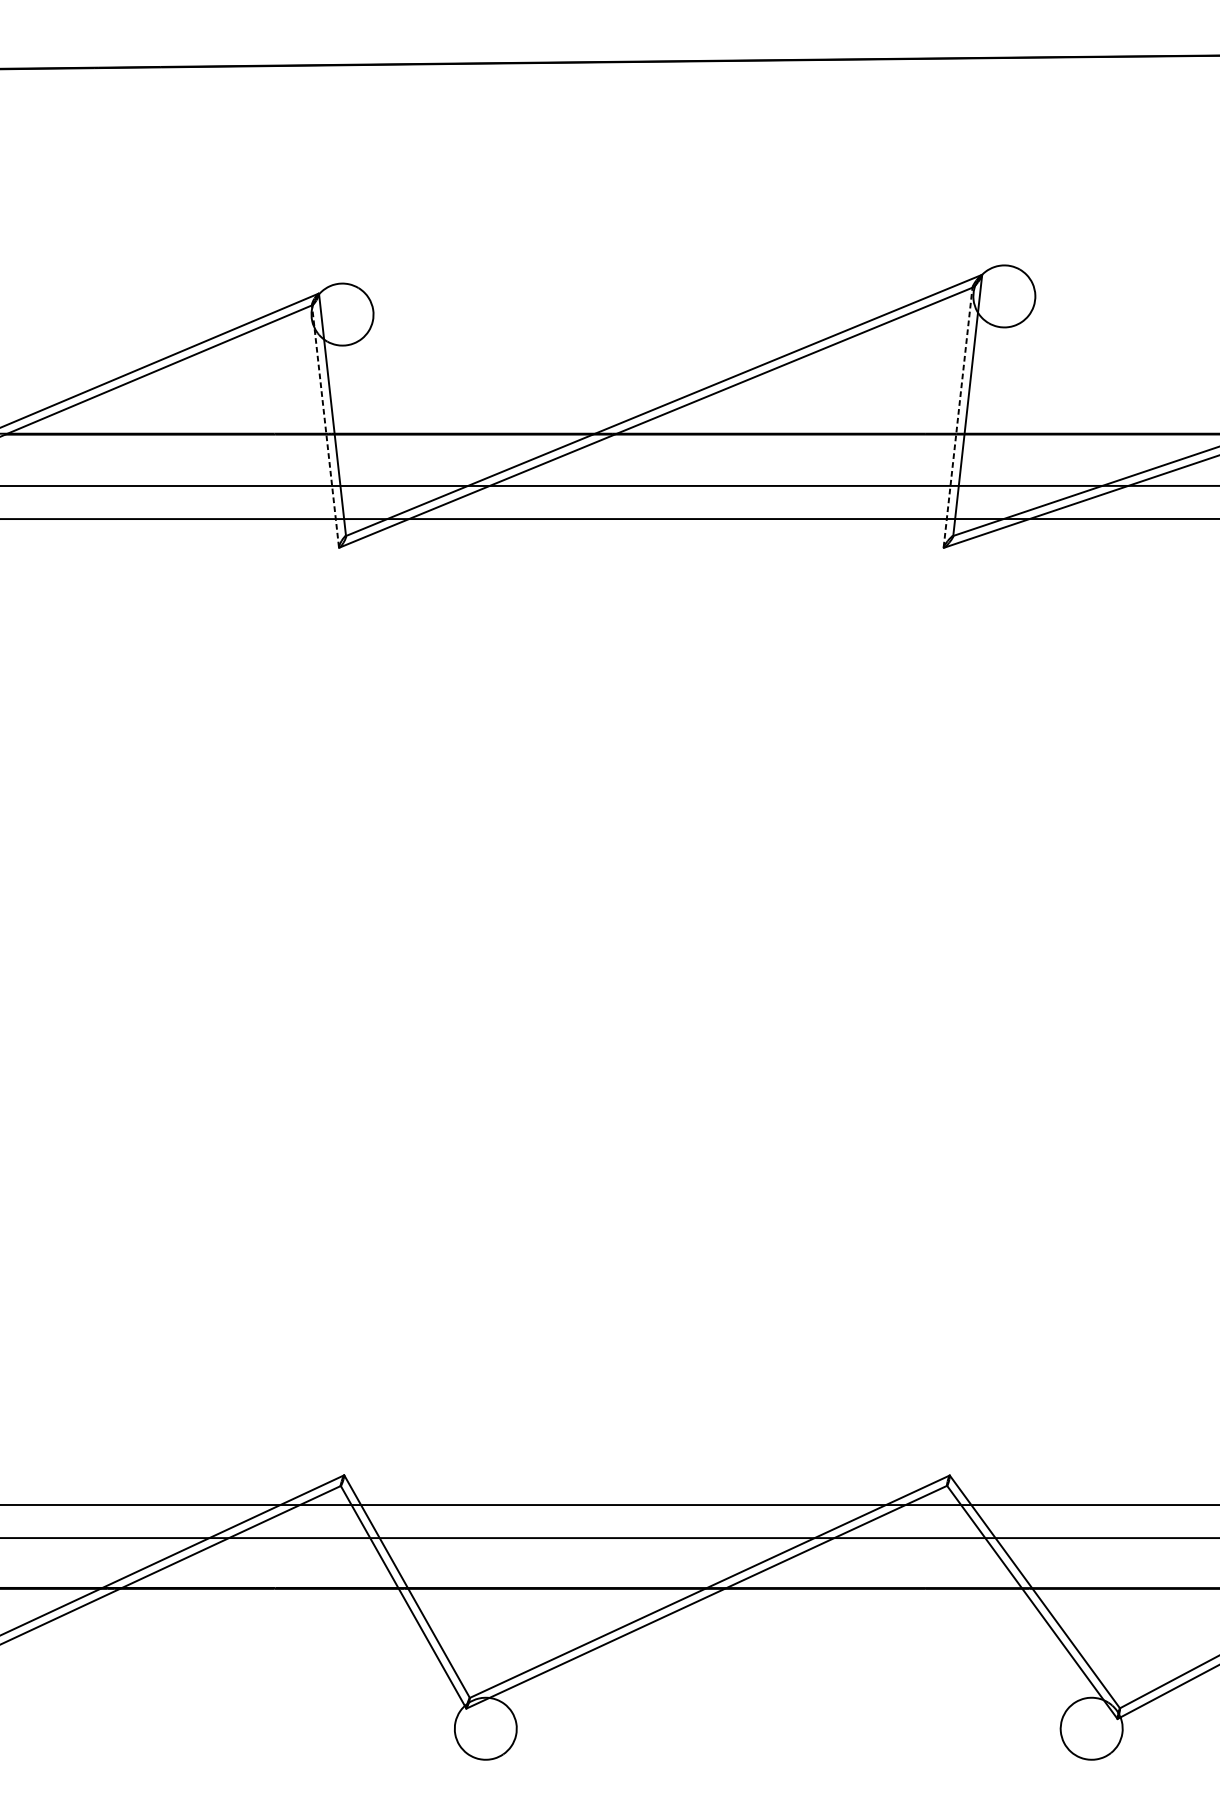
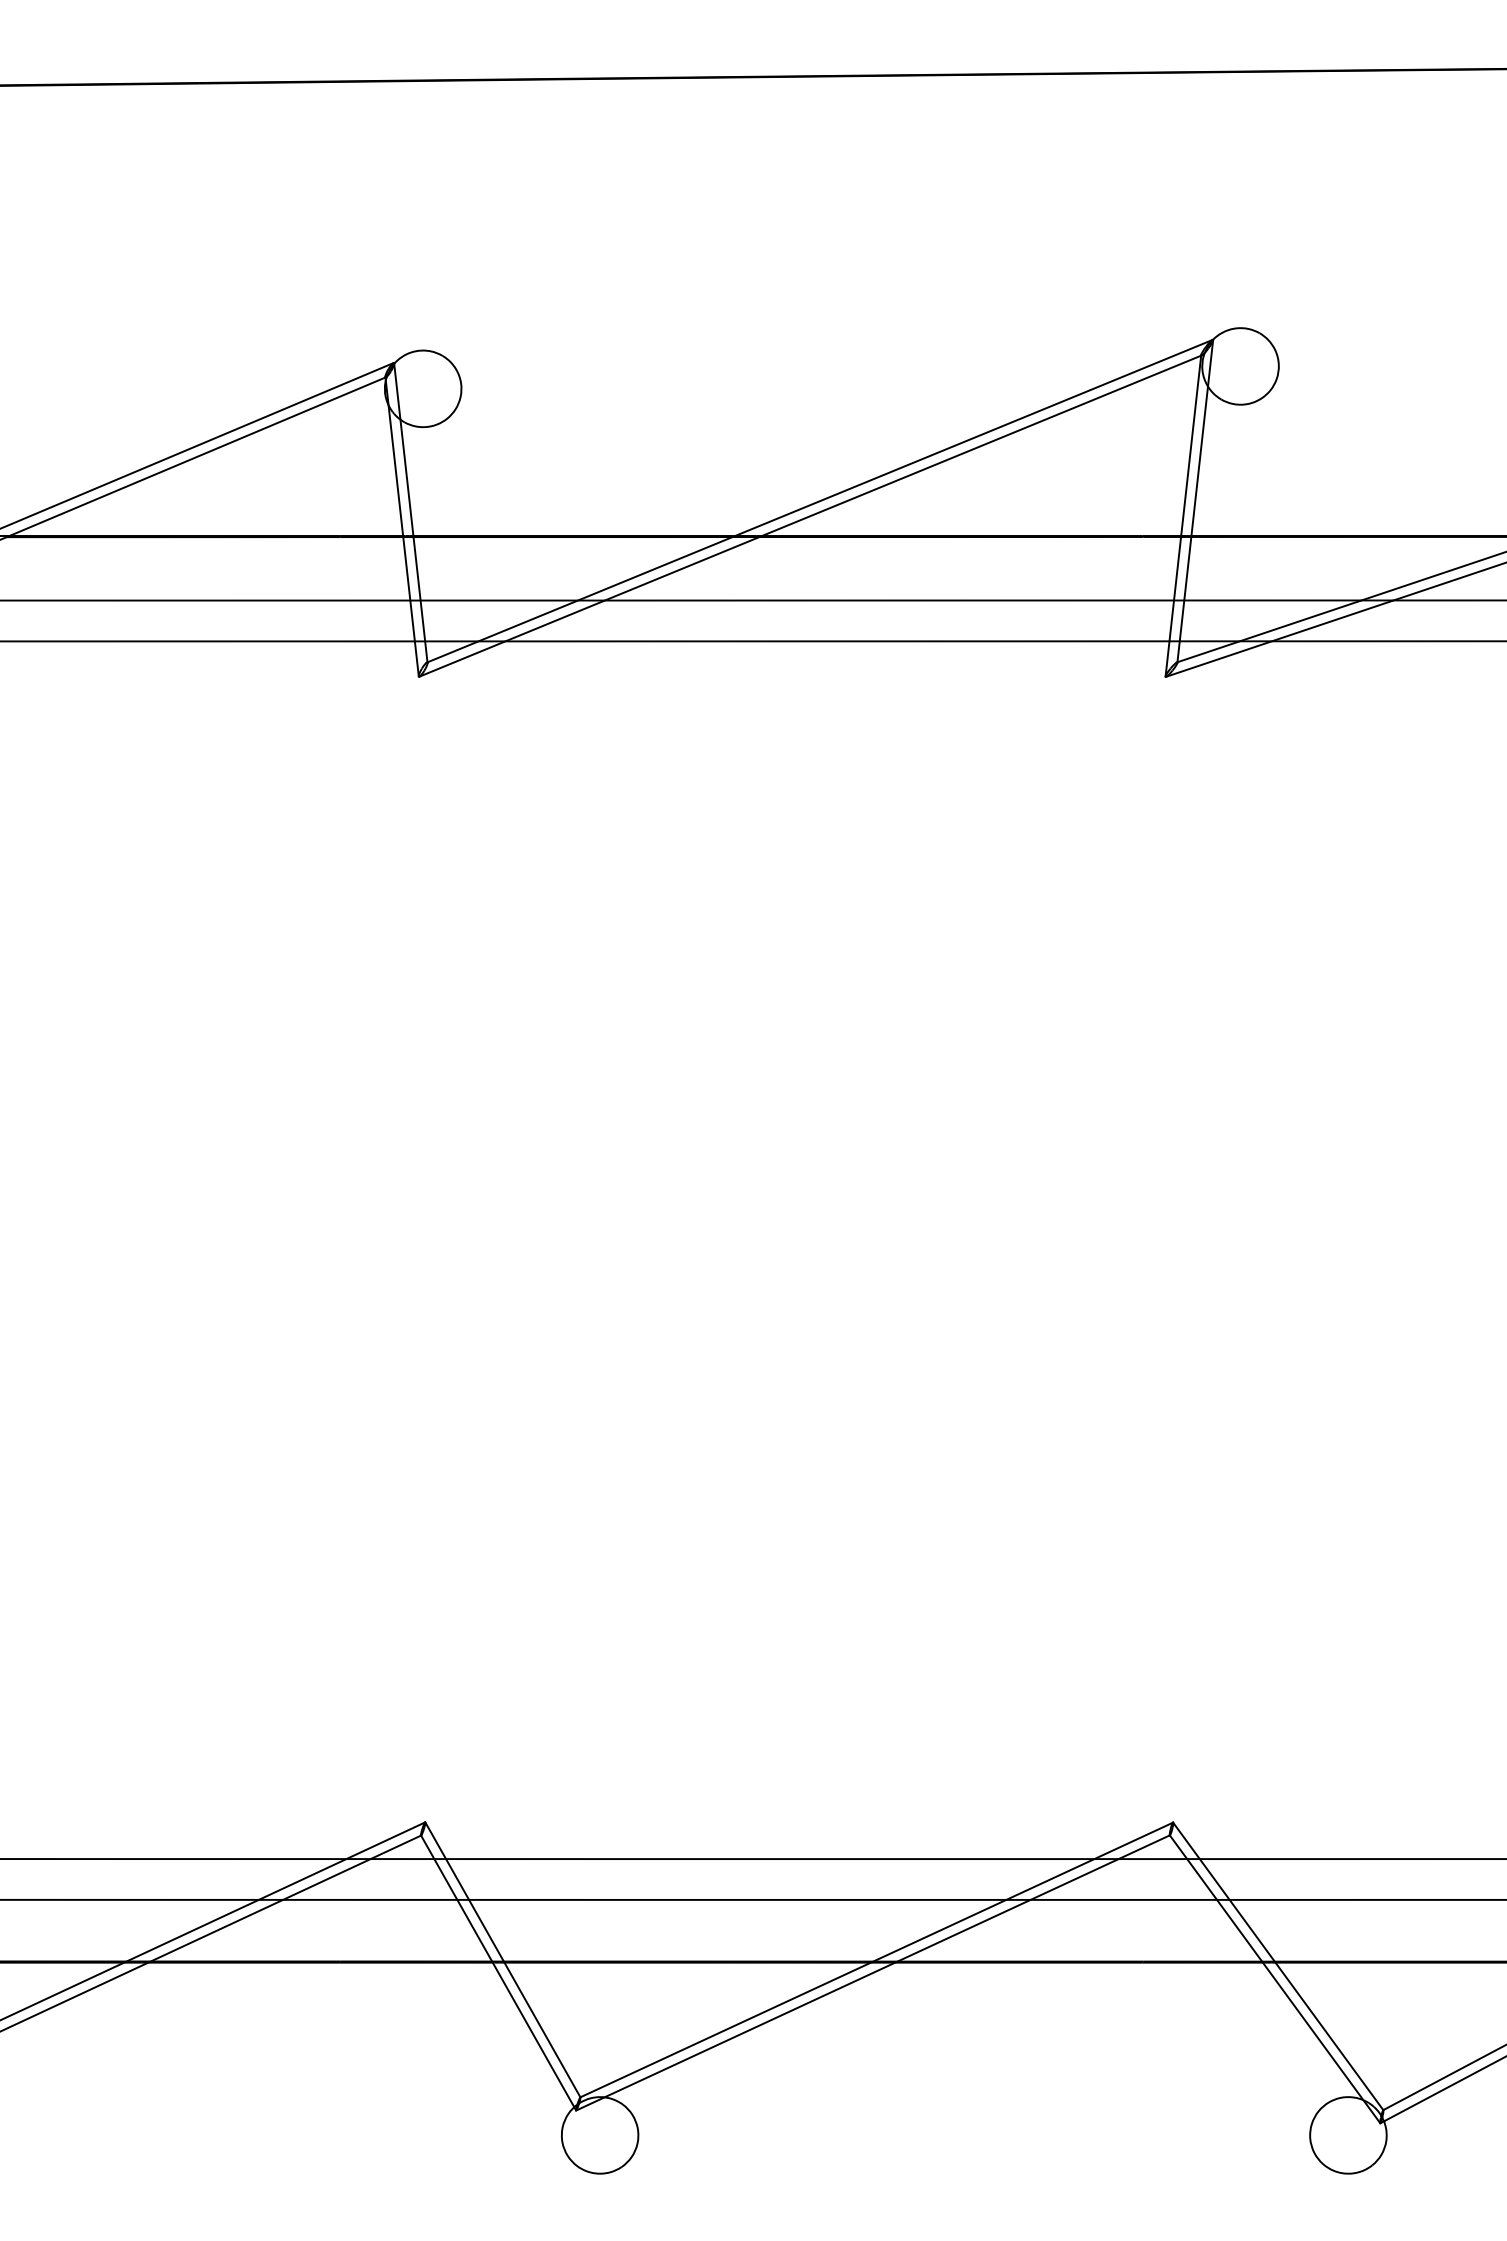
line: (958, 417) -> (1183, 515), dashed -> solid
line: (325, 426) -> (402, 526), dashed -> solid

